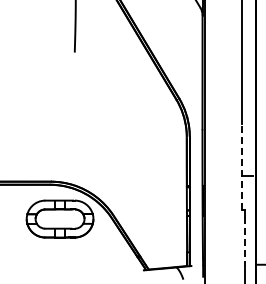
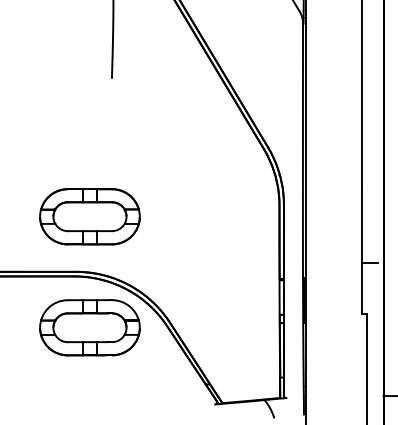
part: (59, 144) -> (89, 216), added
line: (241, 167) -> (361, 250), dashed -> solid
line: (245, 243) -> (367, 364), dashed -> solid

